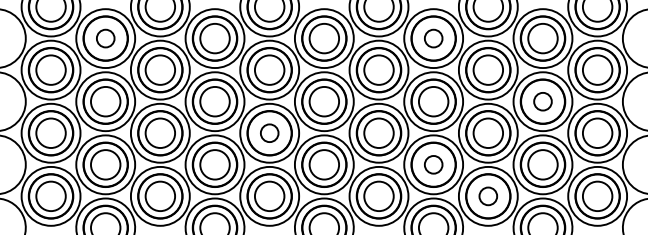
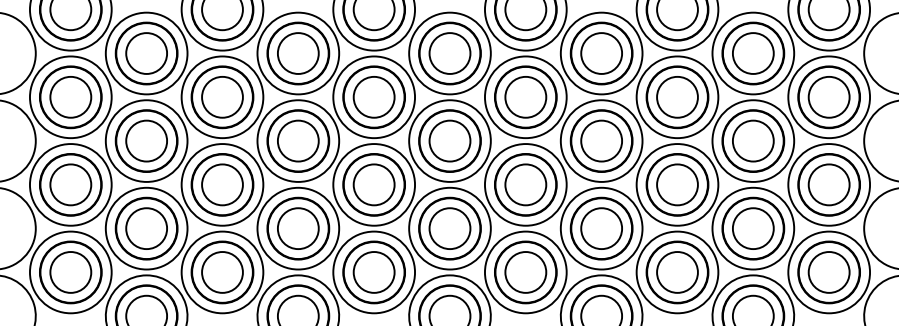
circle: (105, 38) -> (146, 53), size x1.67
circle: (433, 38) -> (601, 53), size x1.67
circle: (542, 101) -> (752, 140), size x1.67
circle: (269, 133) -> (373, 185), size x1.67
circle: (433, 164) -> (601, 228), size x1.67
circle: (488, 196) -> (677, 272), size x1.67

